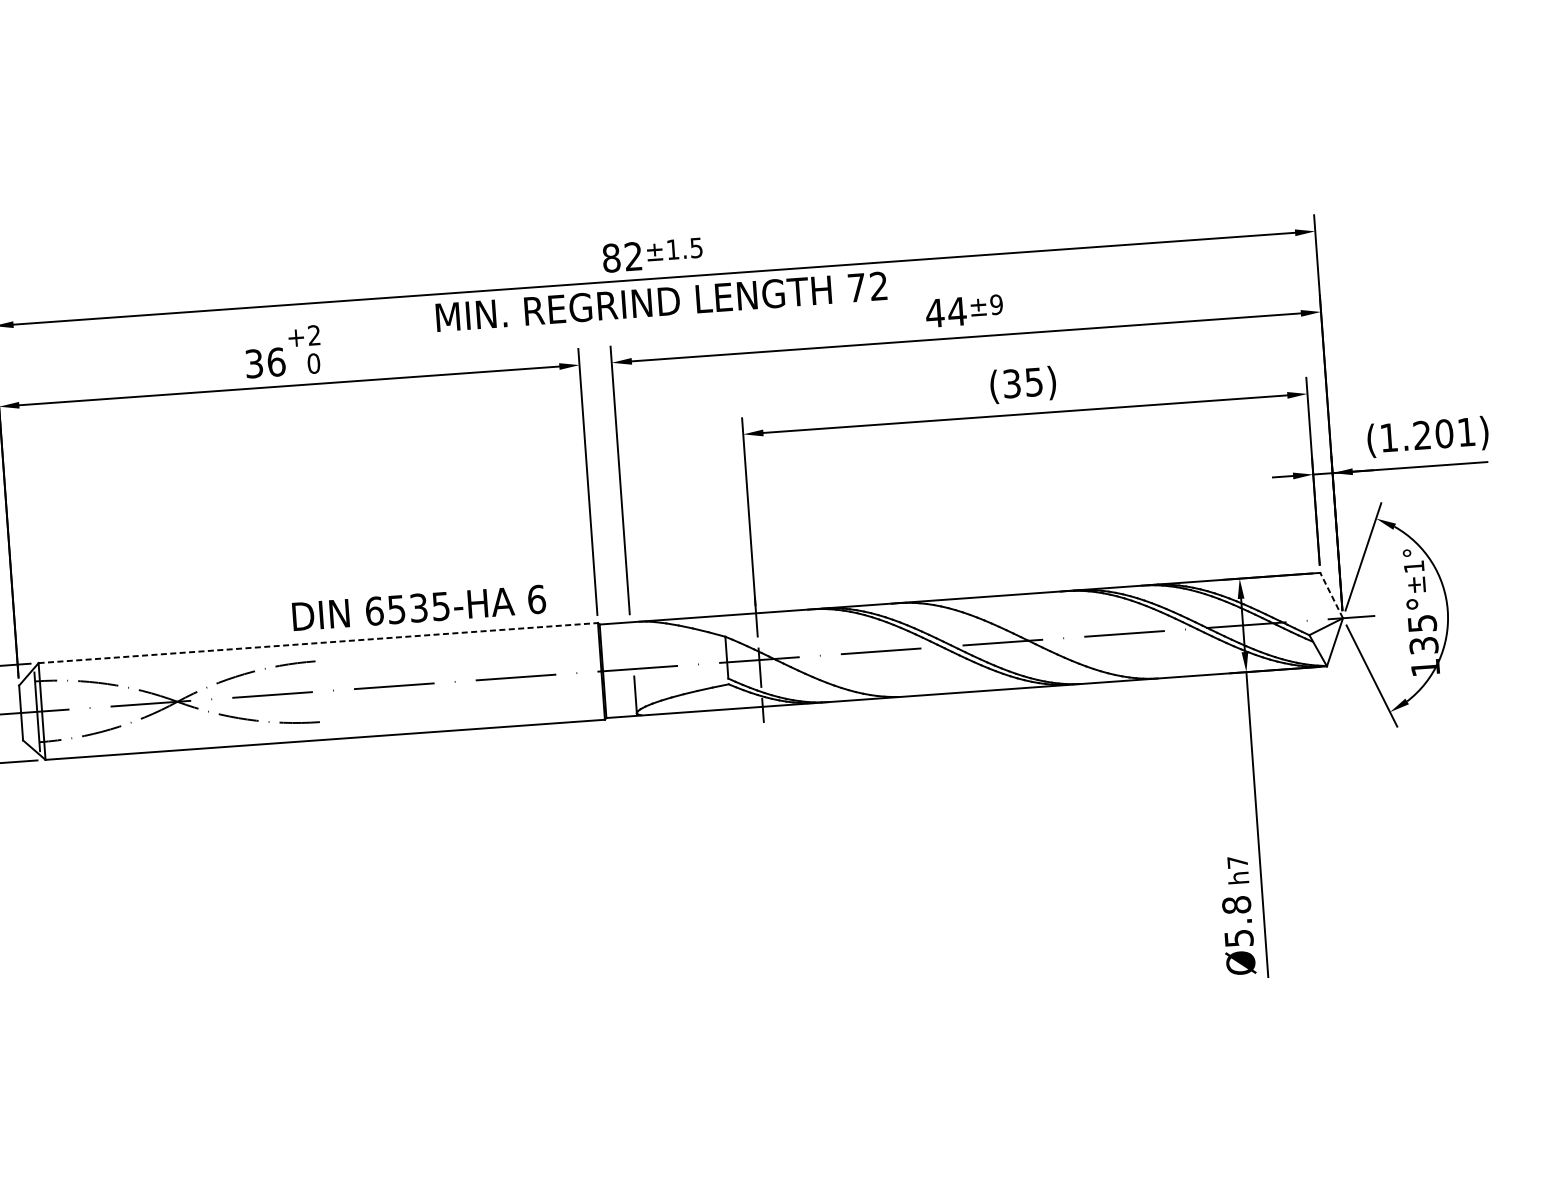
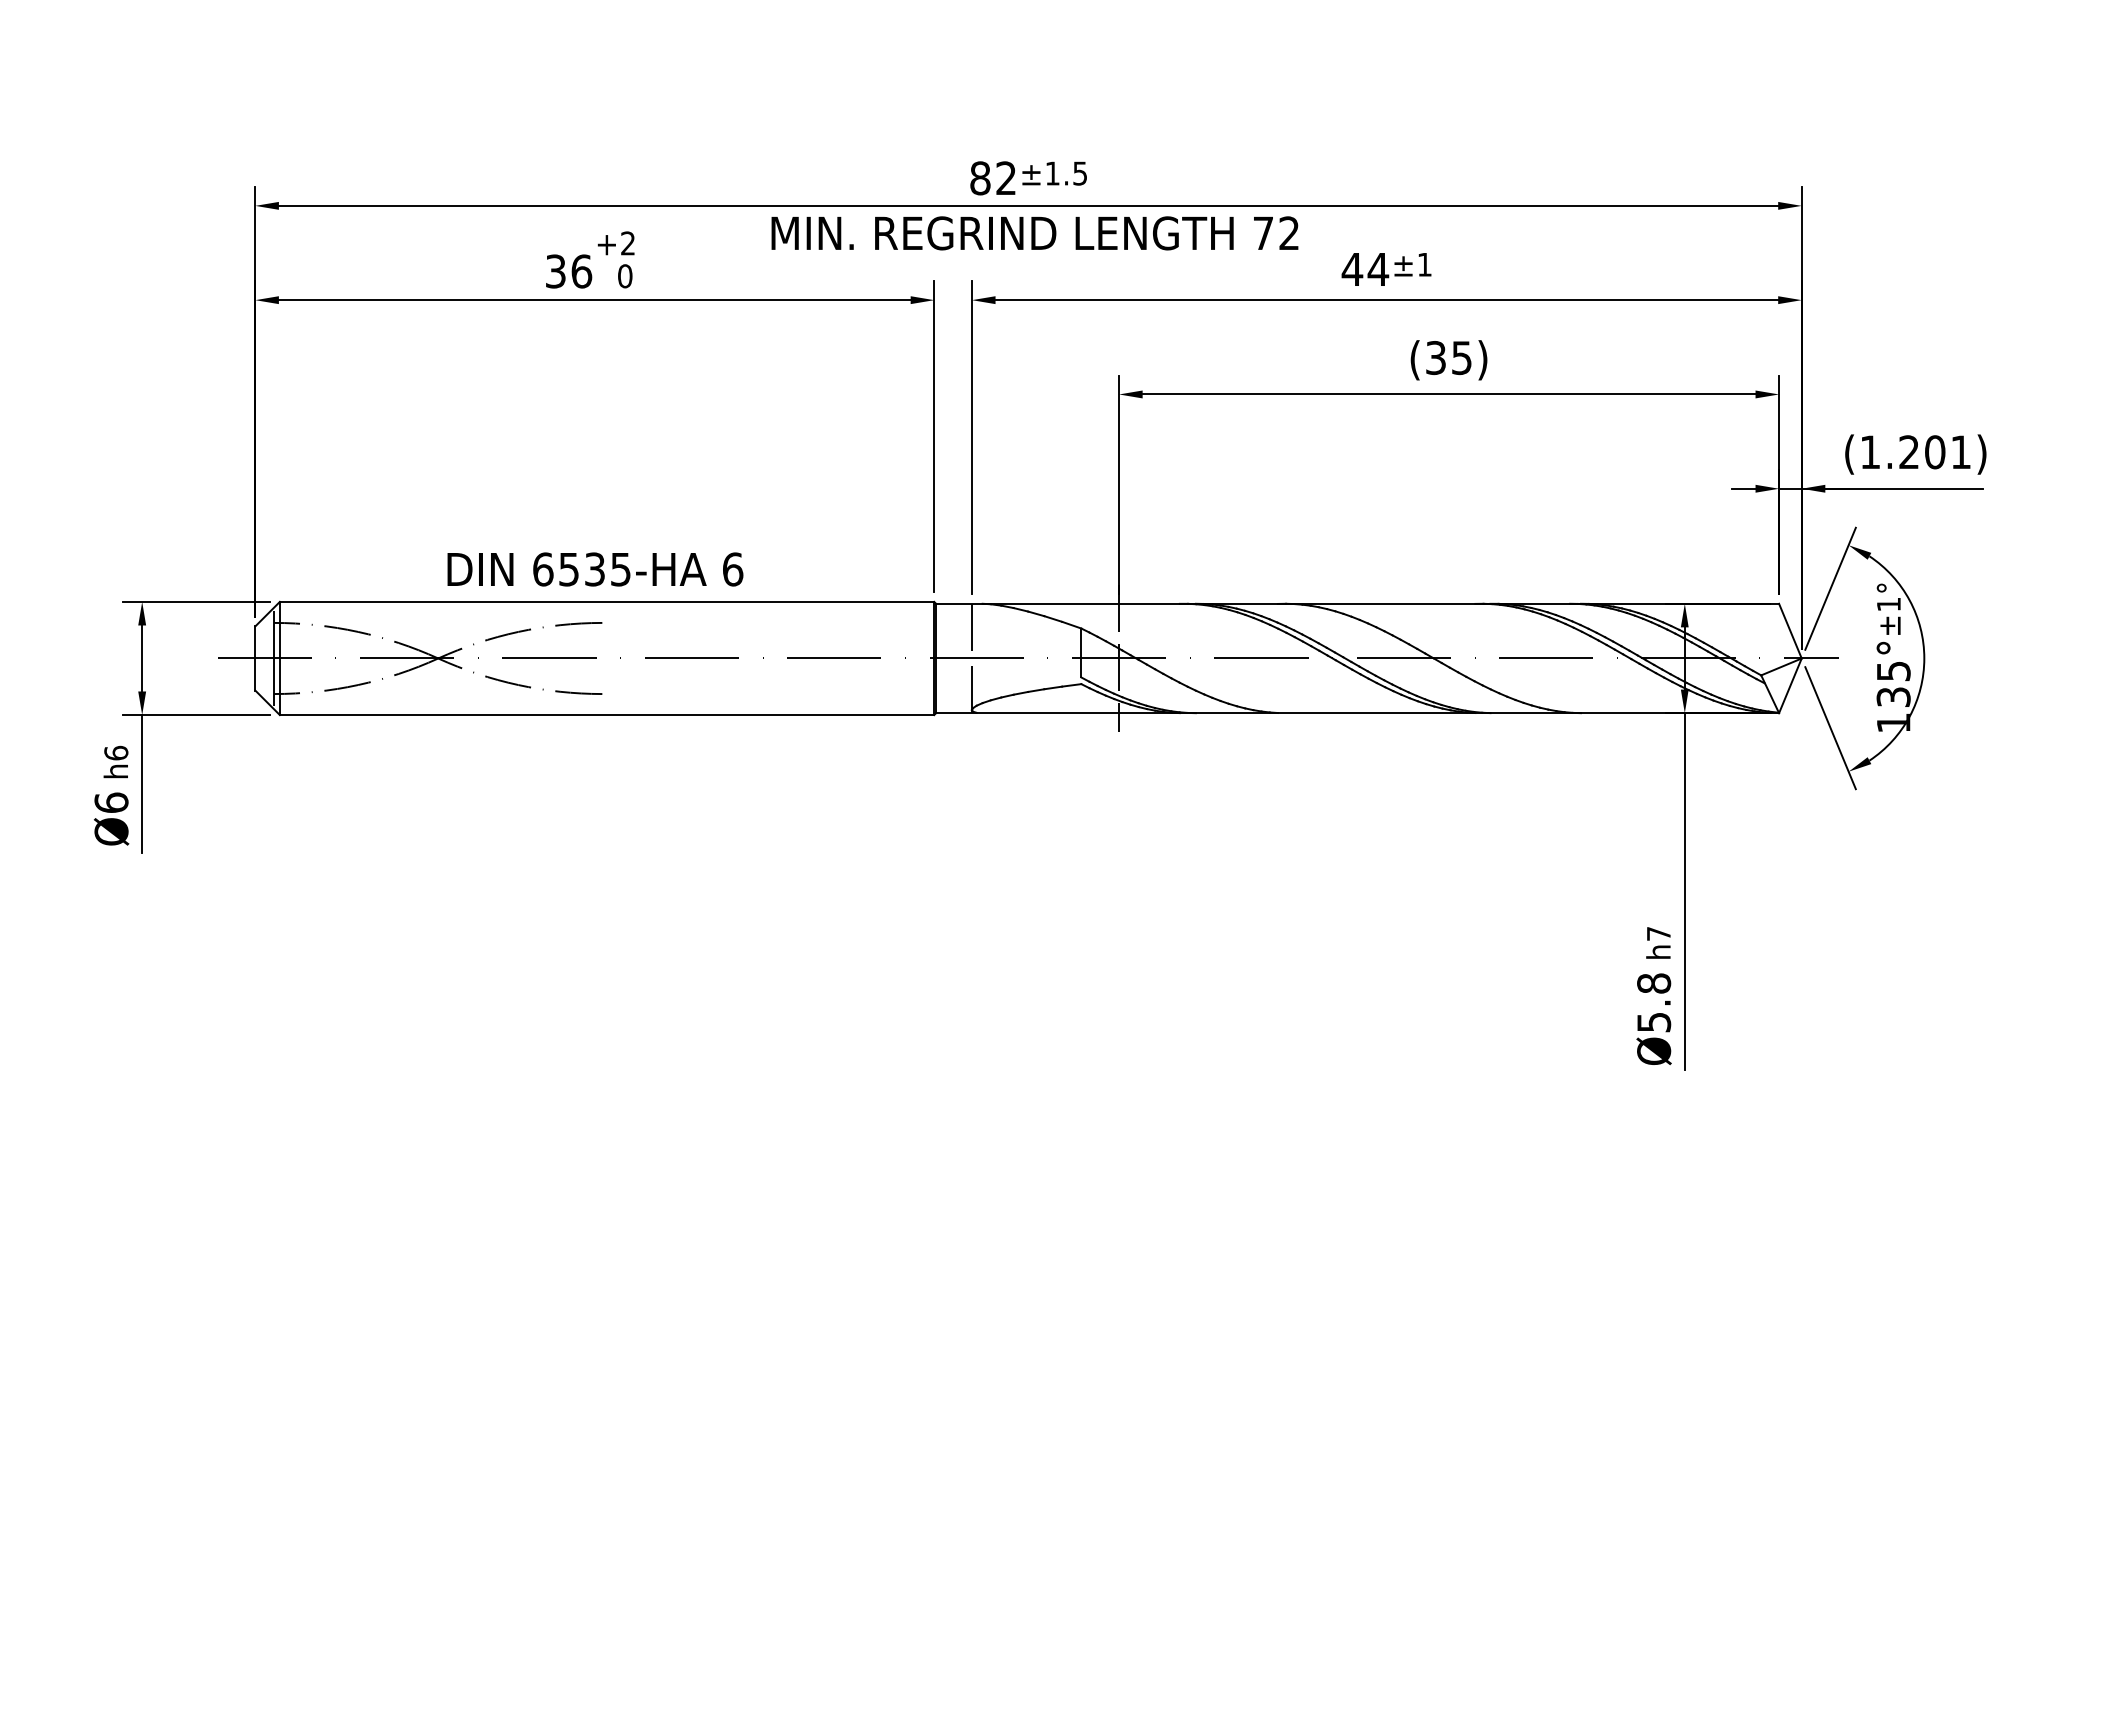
text: (996, 304) -> (1424, 264), ±9 -> ±1
line: (1331, 595) -> (1790, 631), dashed -> solid
text: (419, 608) -> (595, 569), moved
line: (318, 642) -> (607, 601), dashed -> solid
line: (631, 645) -> (971, 630), added

